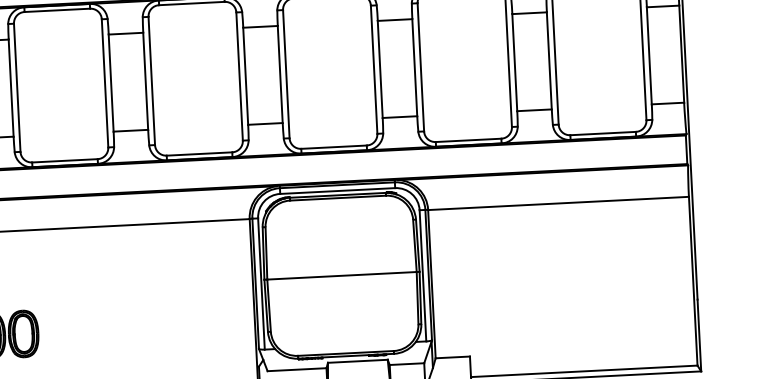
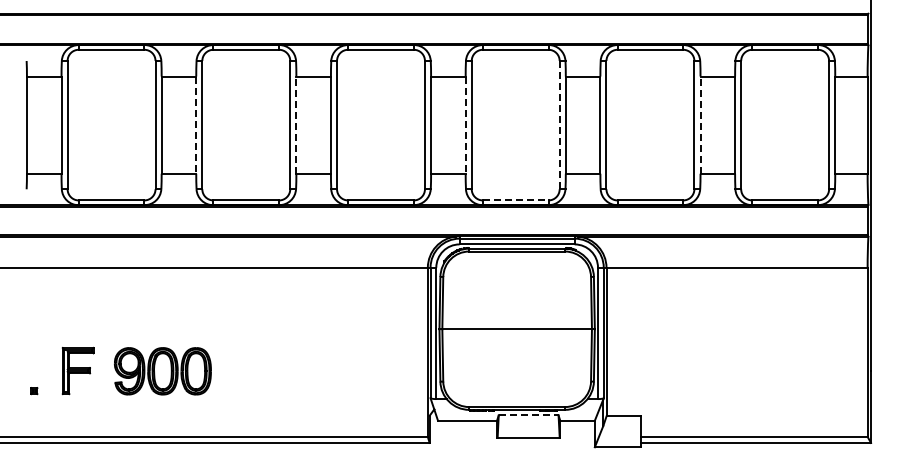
line: (514, 62) -> (700, 125), solid -> dashed
line: (373, 69) -> (559, 124), solid -> dashed
line: (280, 74) -> (465, 125), solid -> dashed
line: (111, 83) -> (296, 125), solid -> dashed
line: (11, 88) -> (196, 125), solid -> dashed
line: (333, 147) -> (515, 200), solid -> dashed
line: (357, 361) -> (528, 415), solid -> dashed

